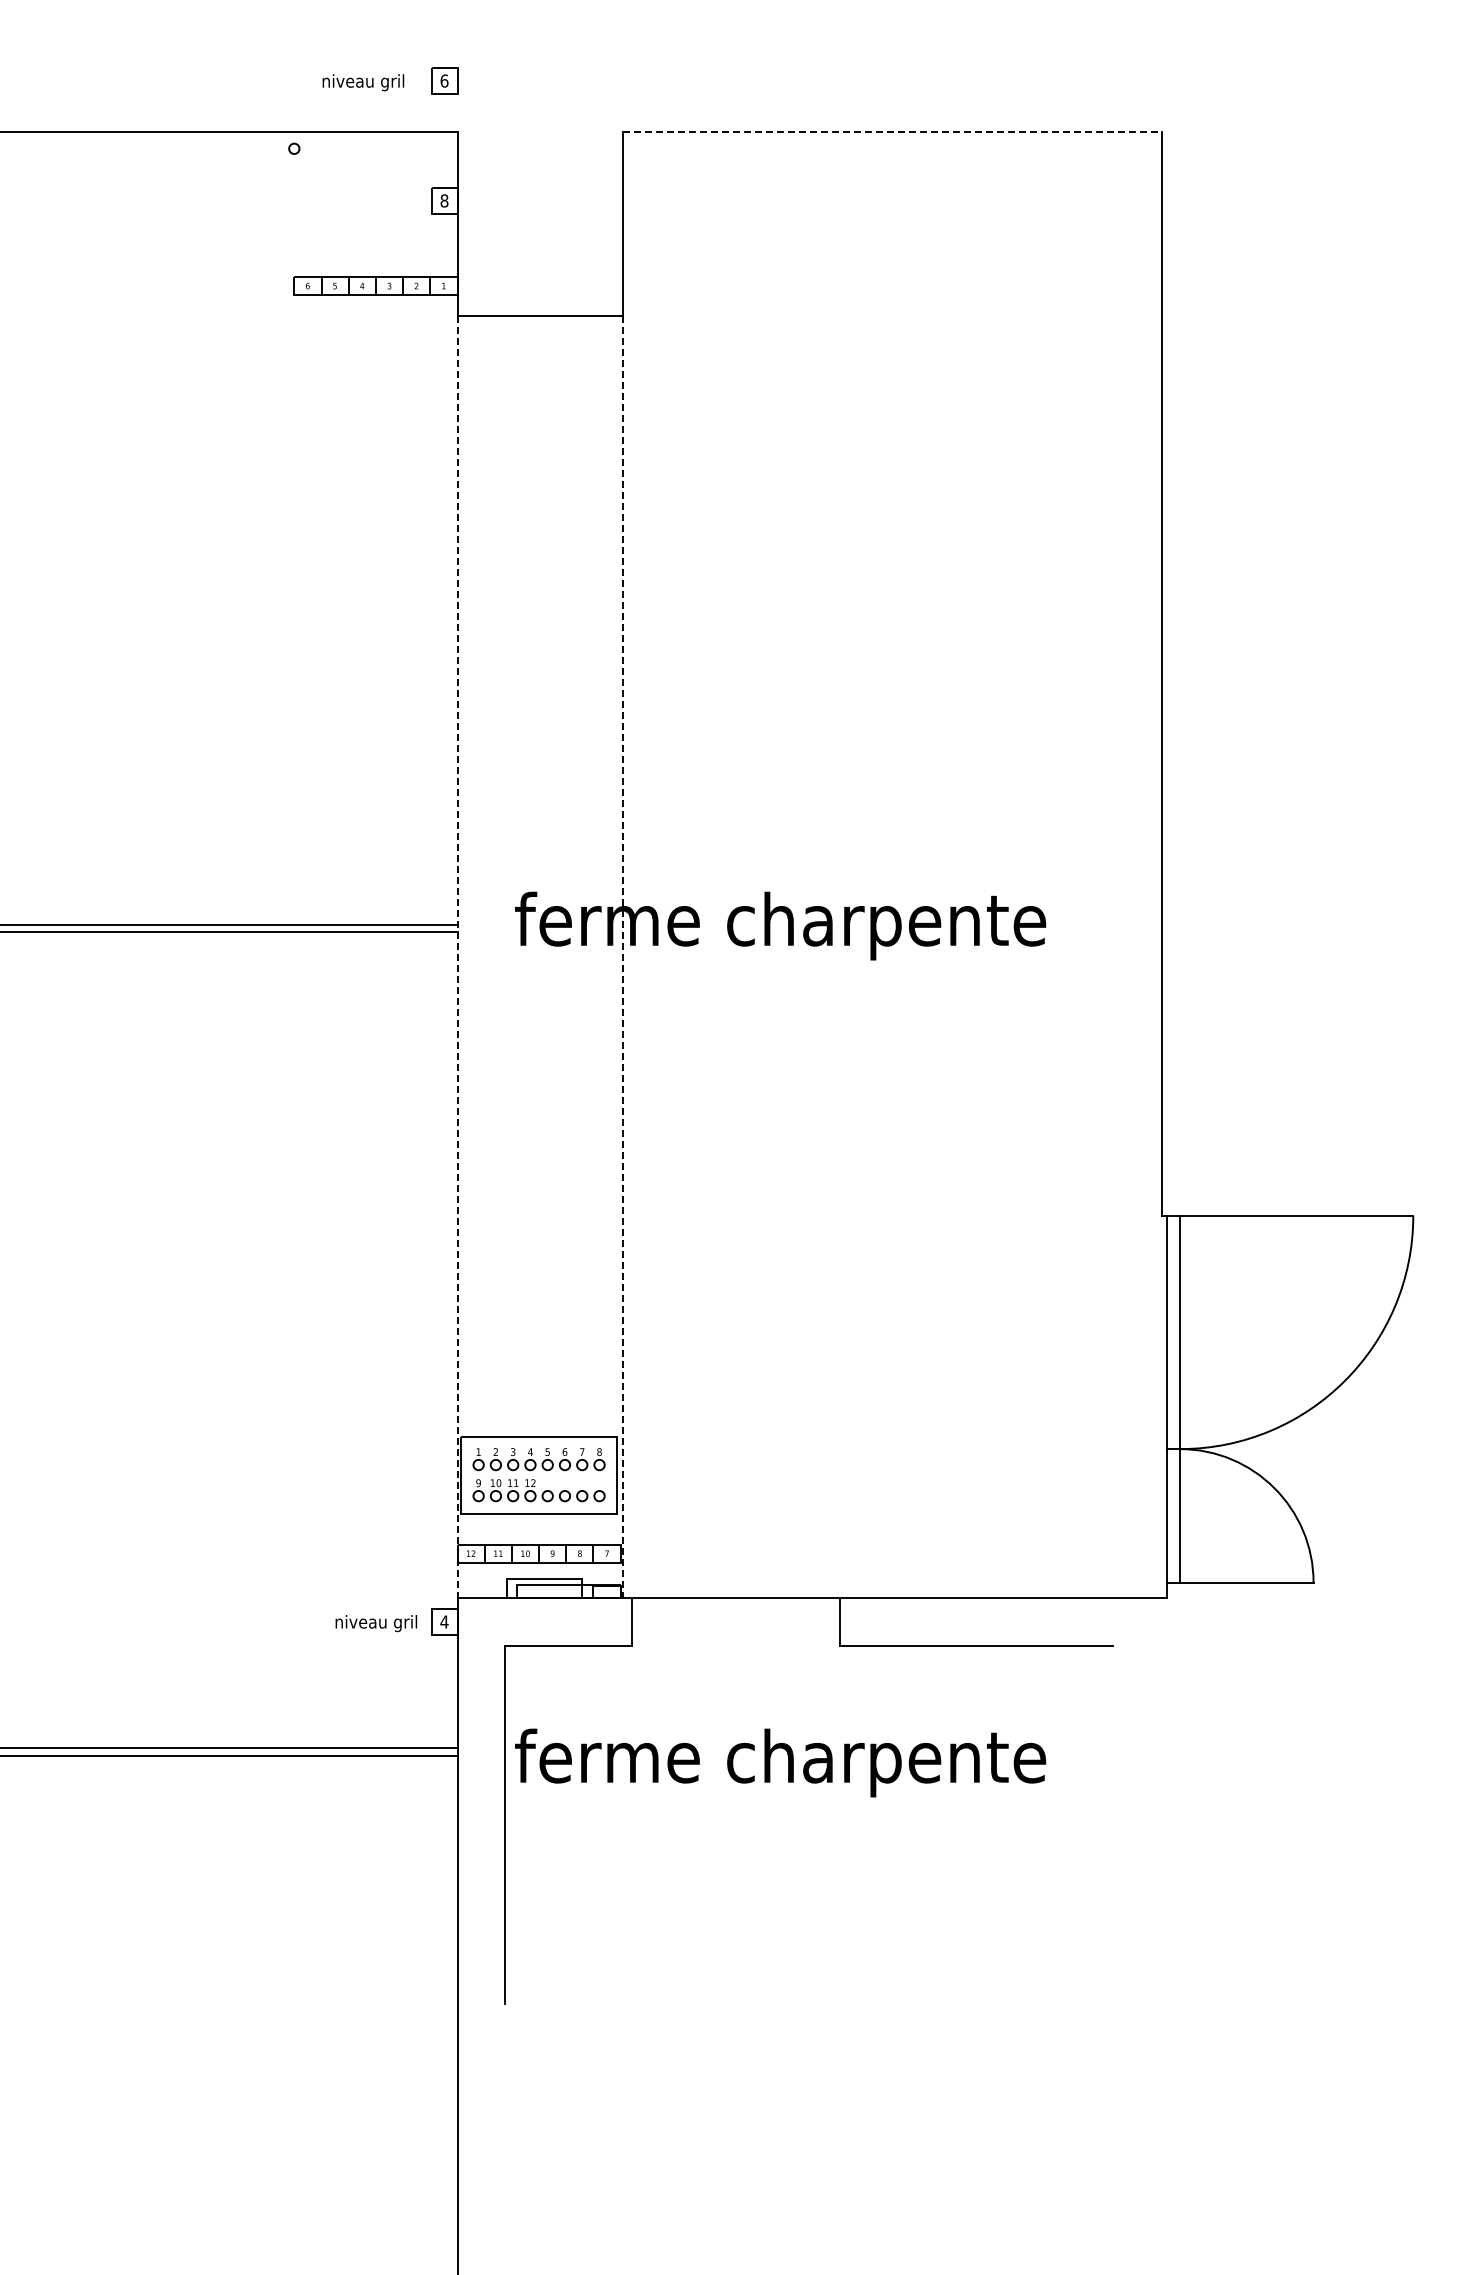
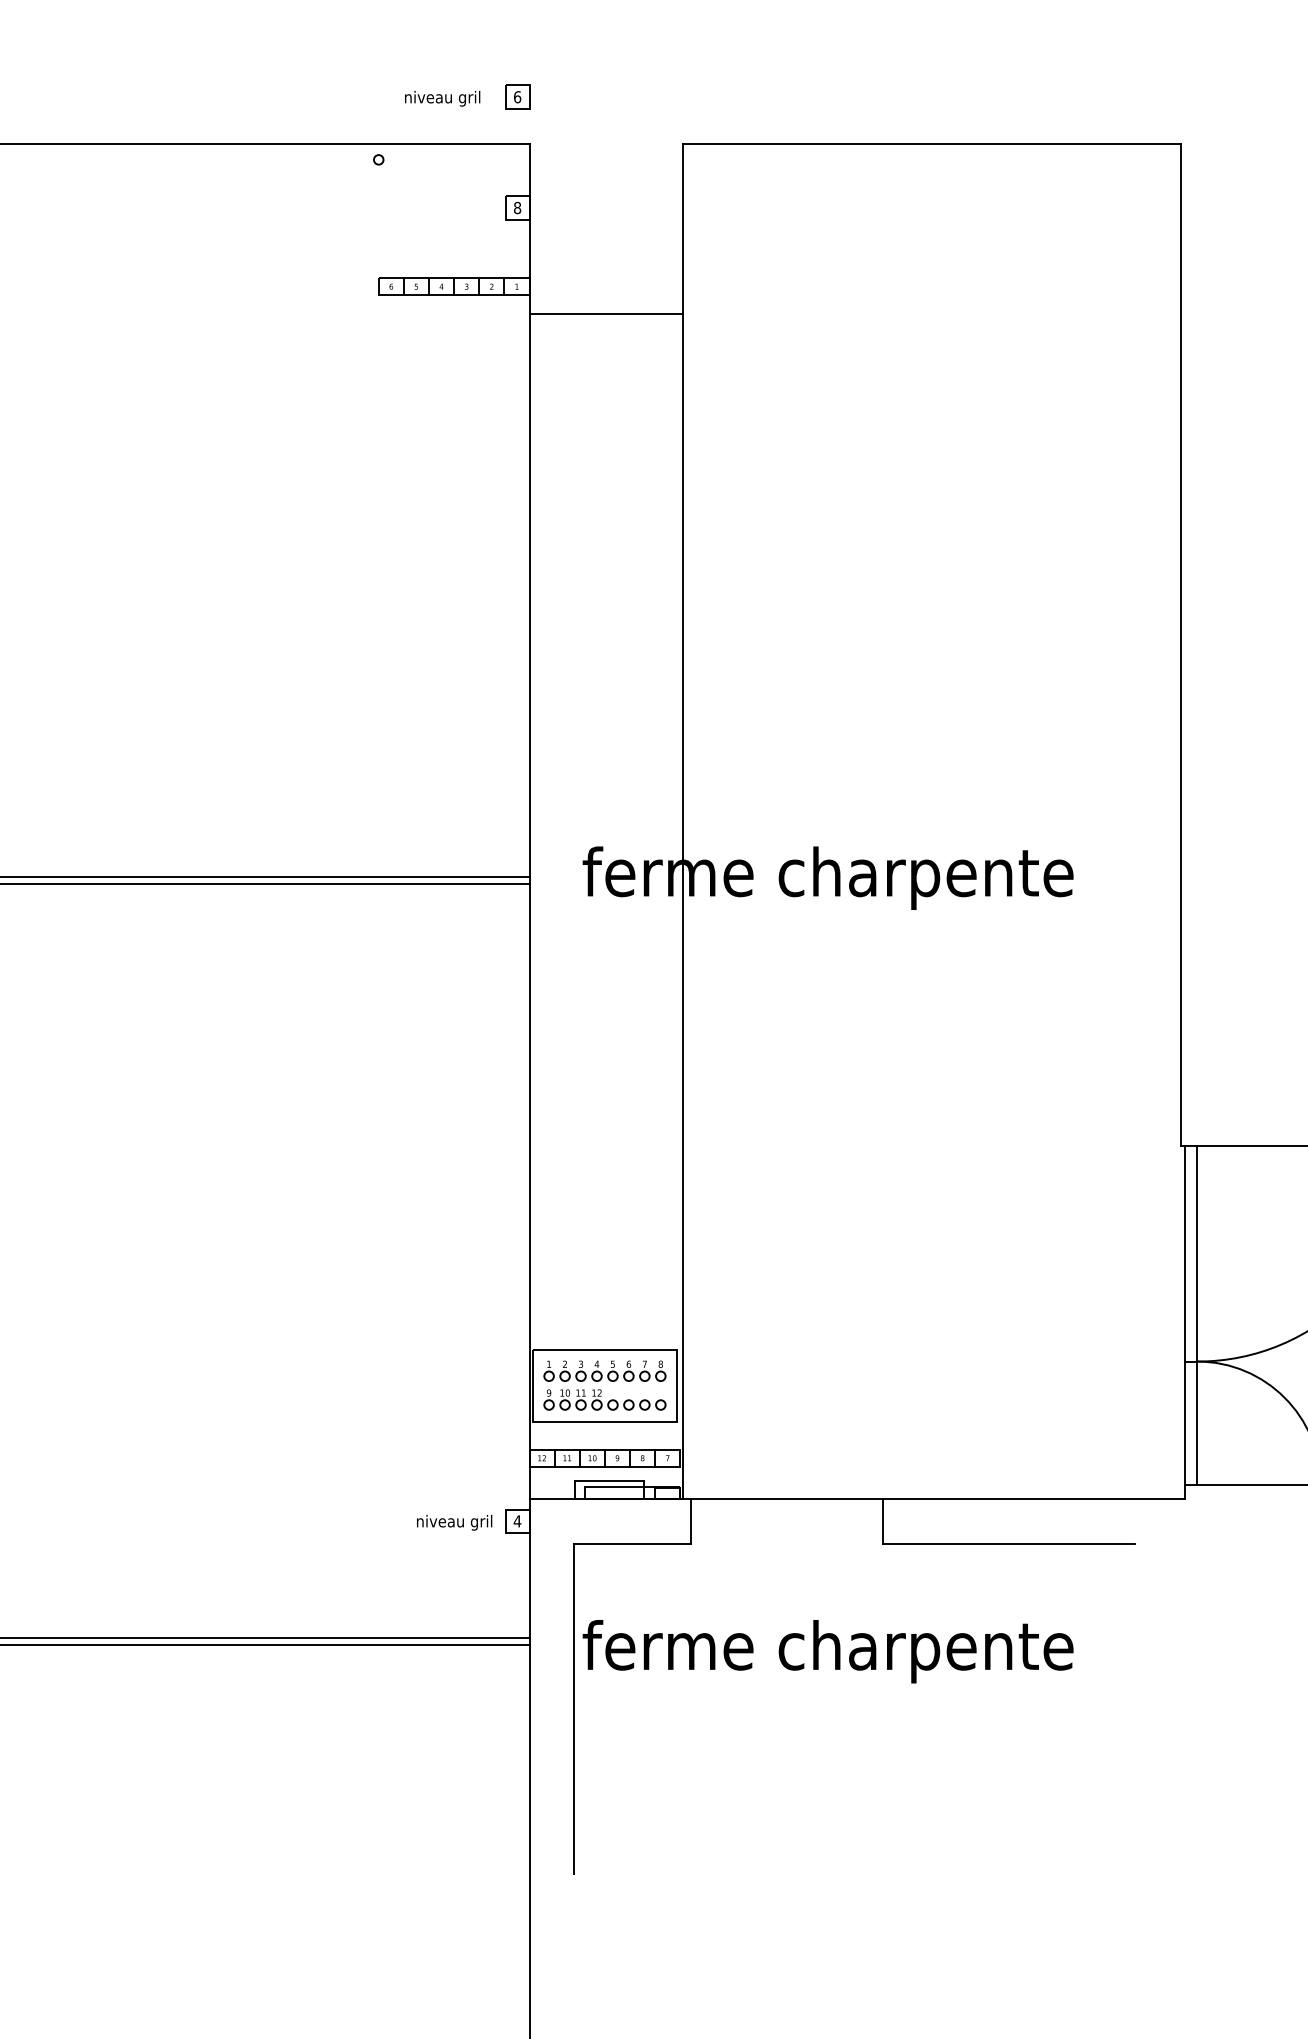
line: (893, 132) -> (932, 144), dashed -> solid
line: (457, 957) -> (529, 907), dashed -> solid
line: (623, 957) -> (682, 907), dashed -> solid

